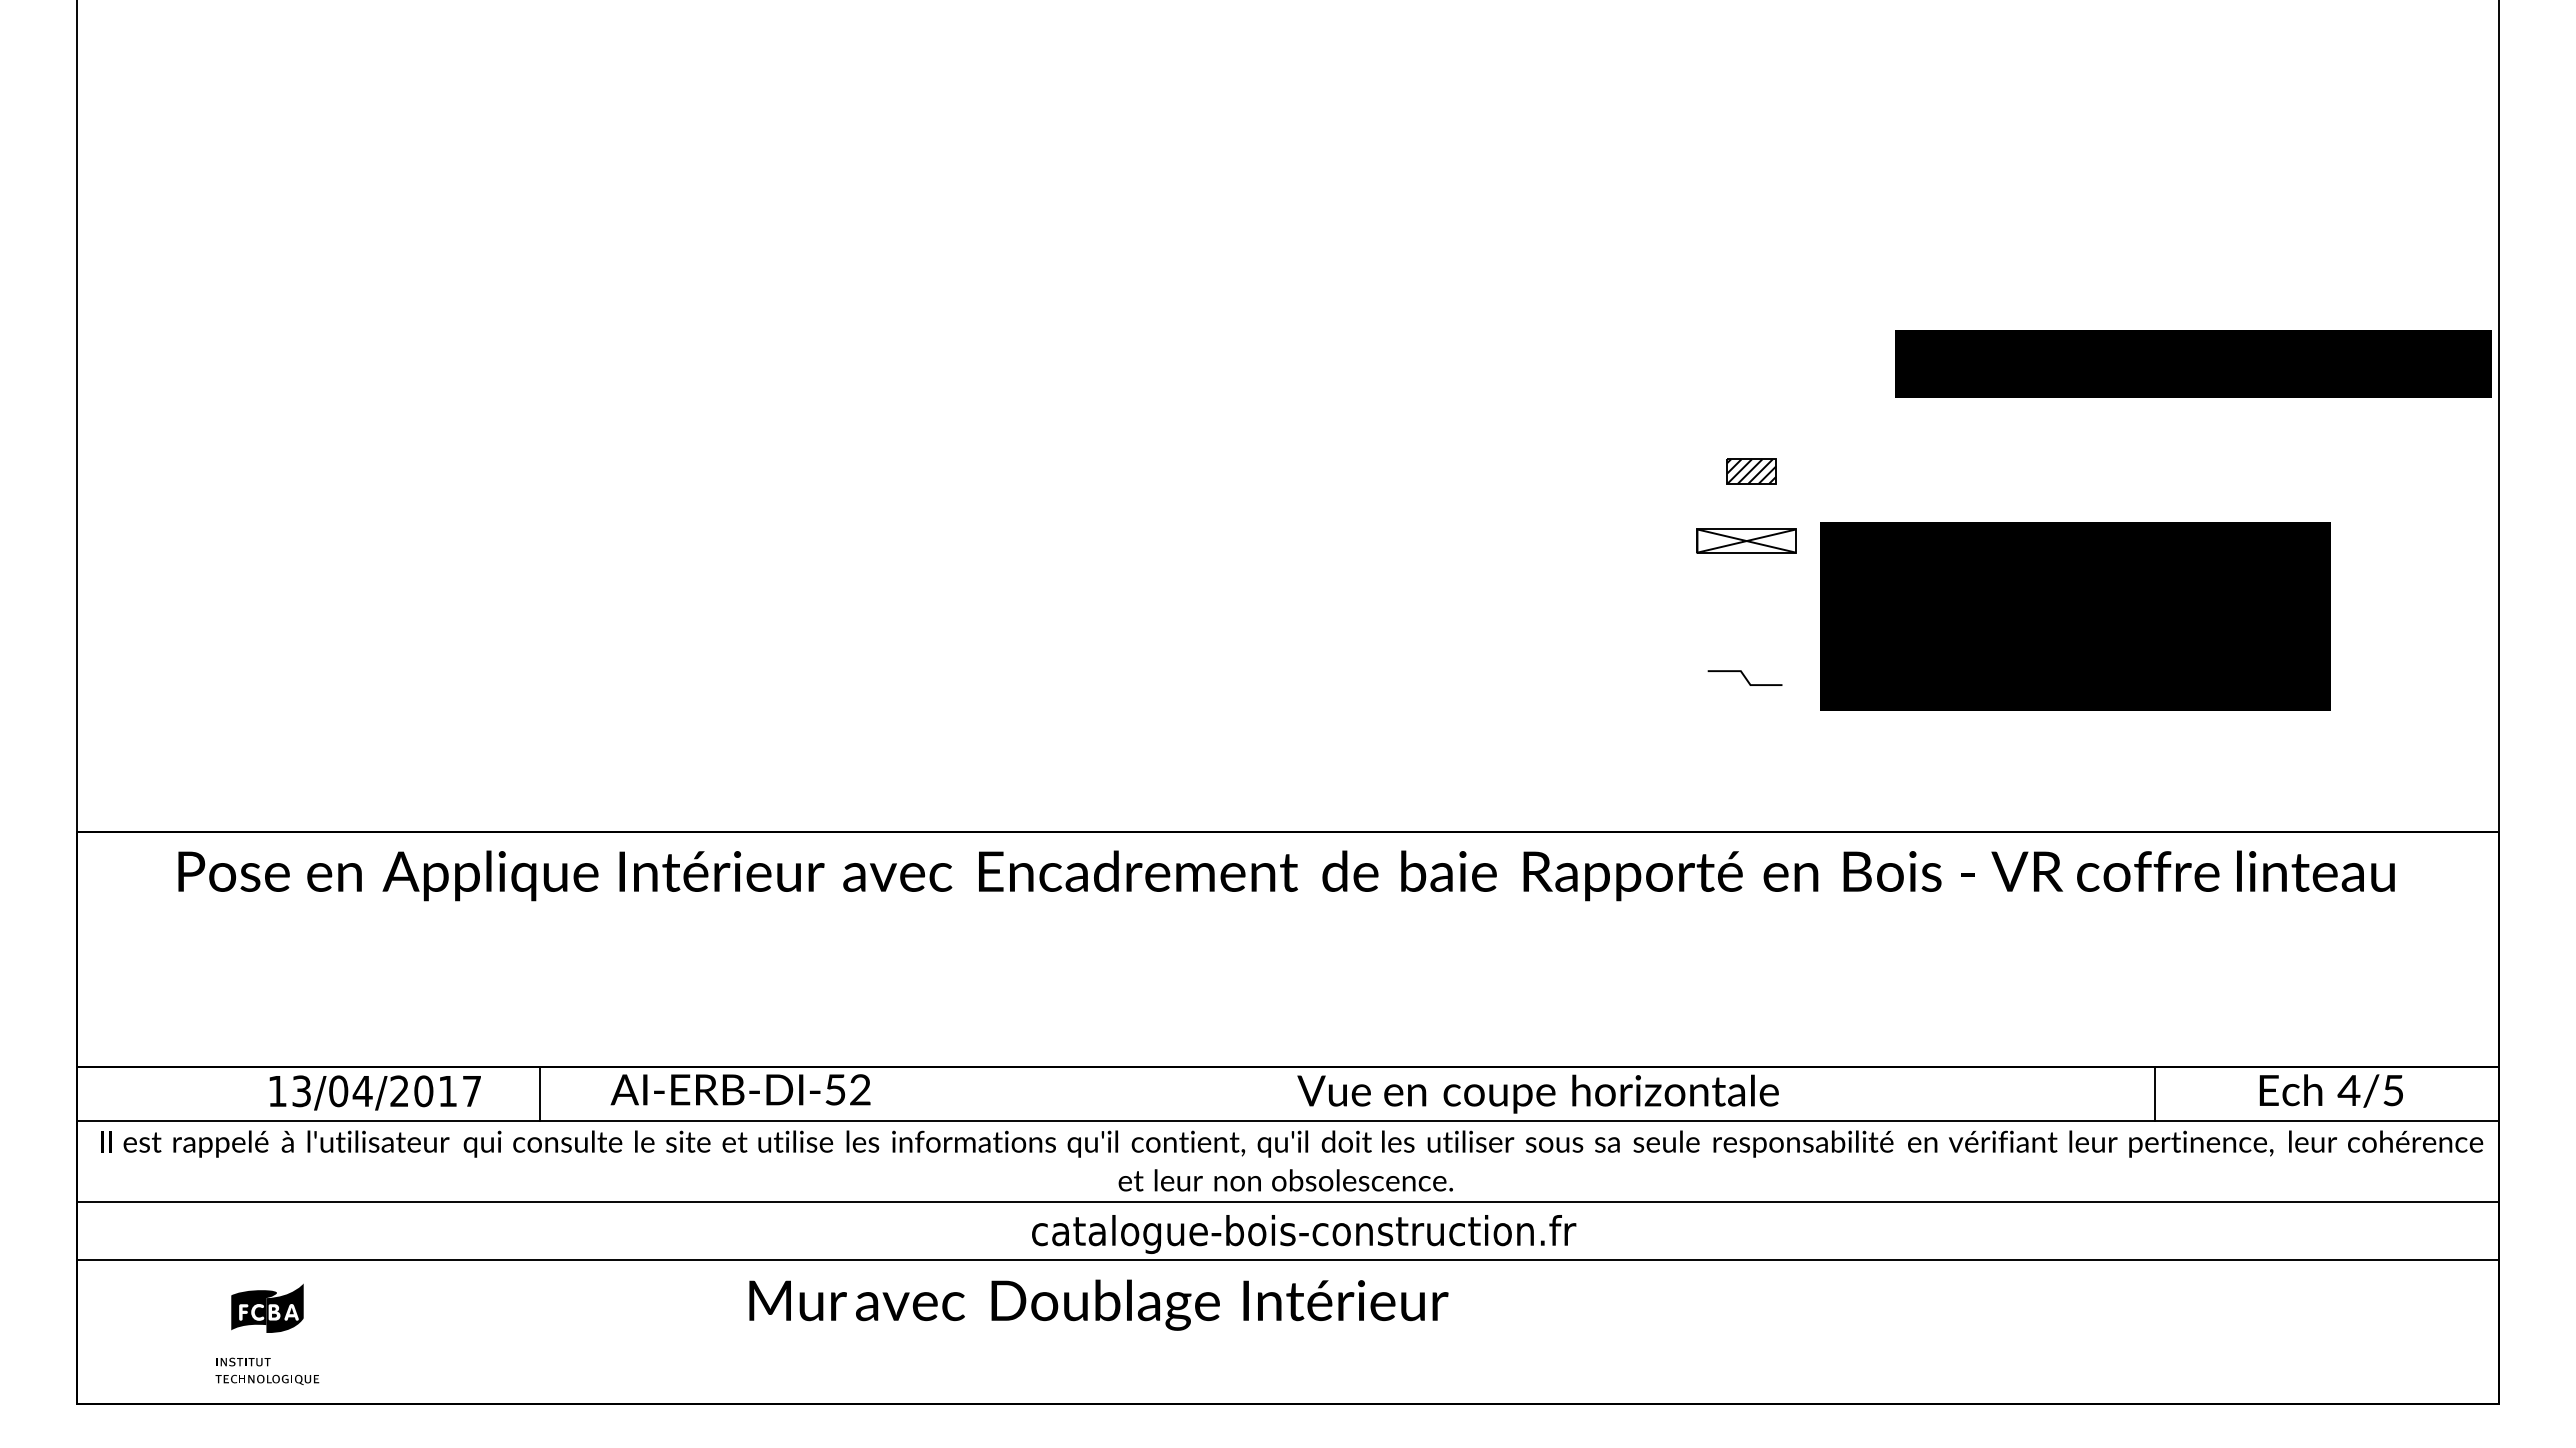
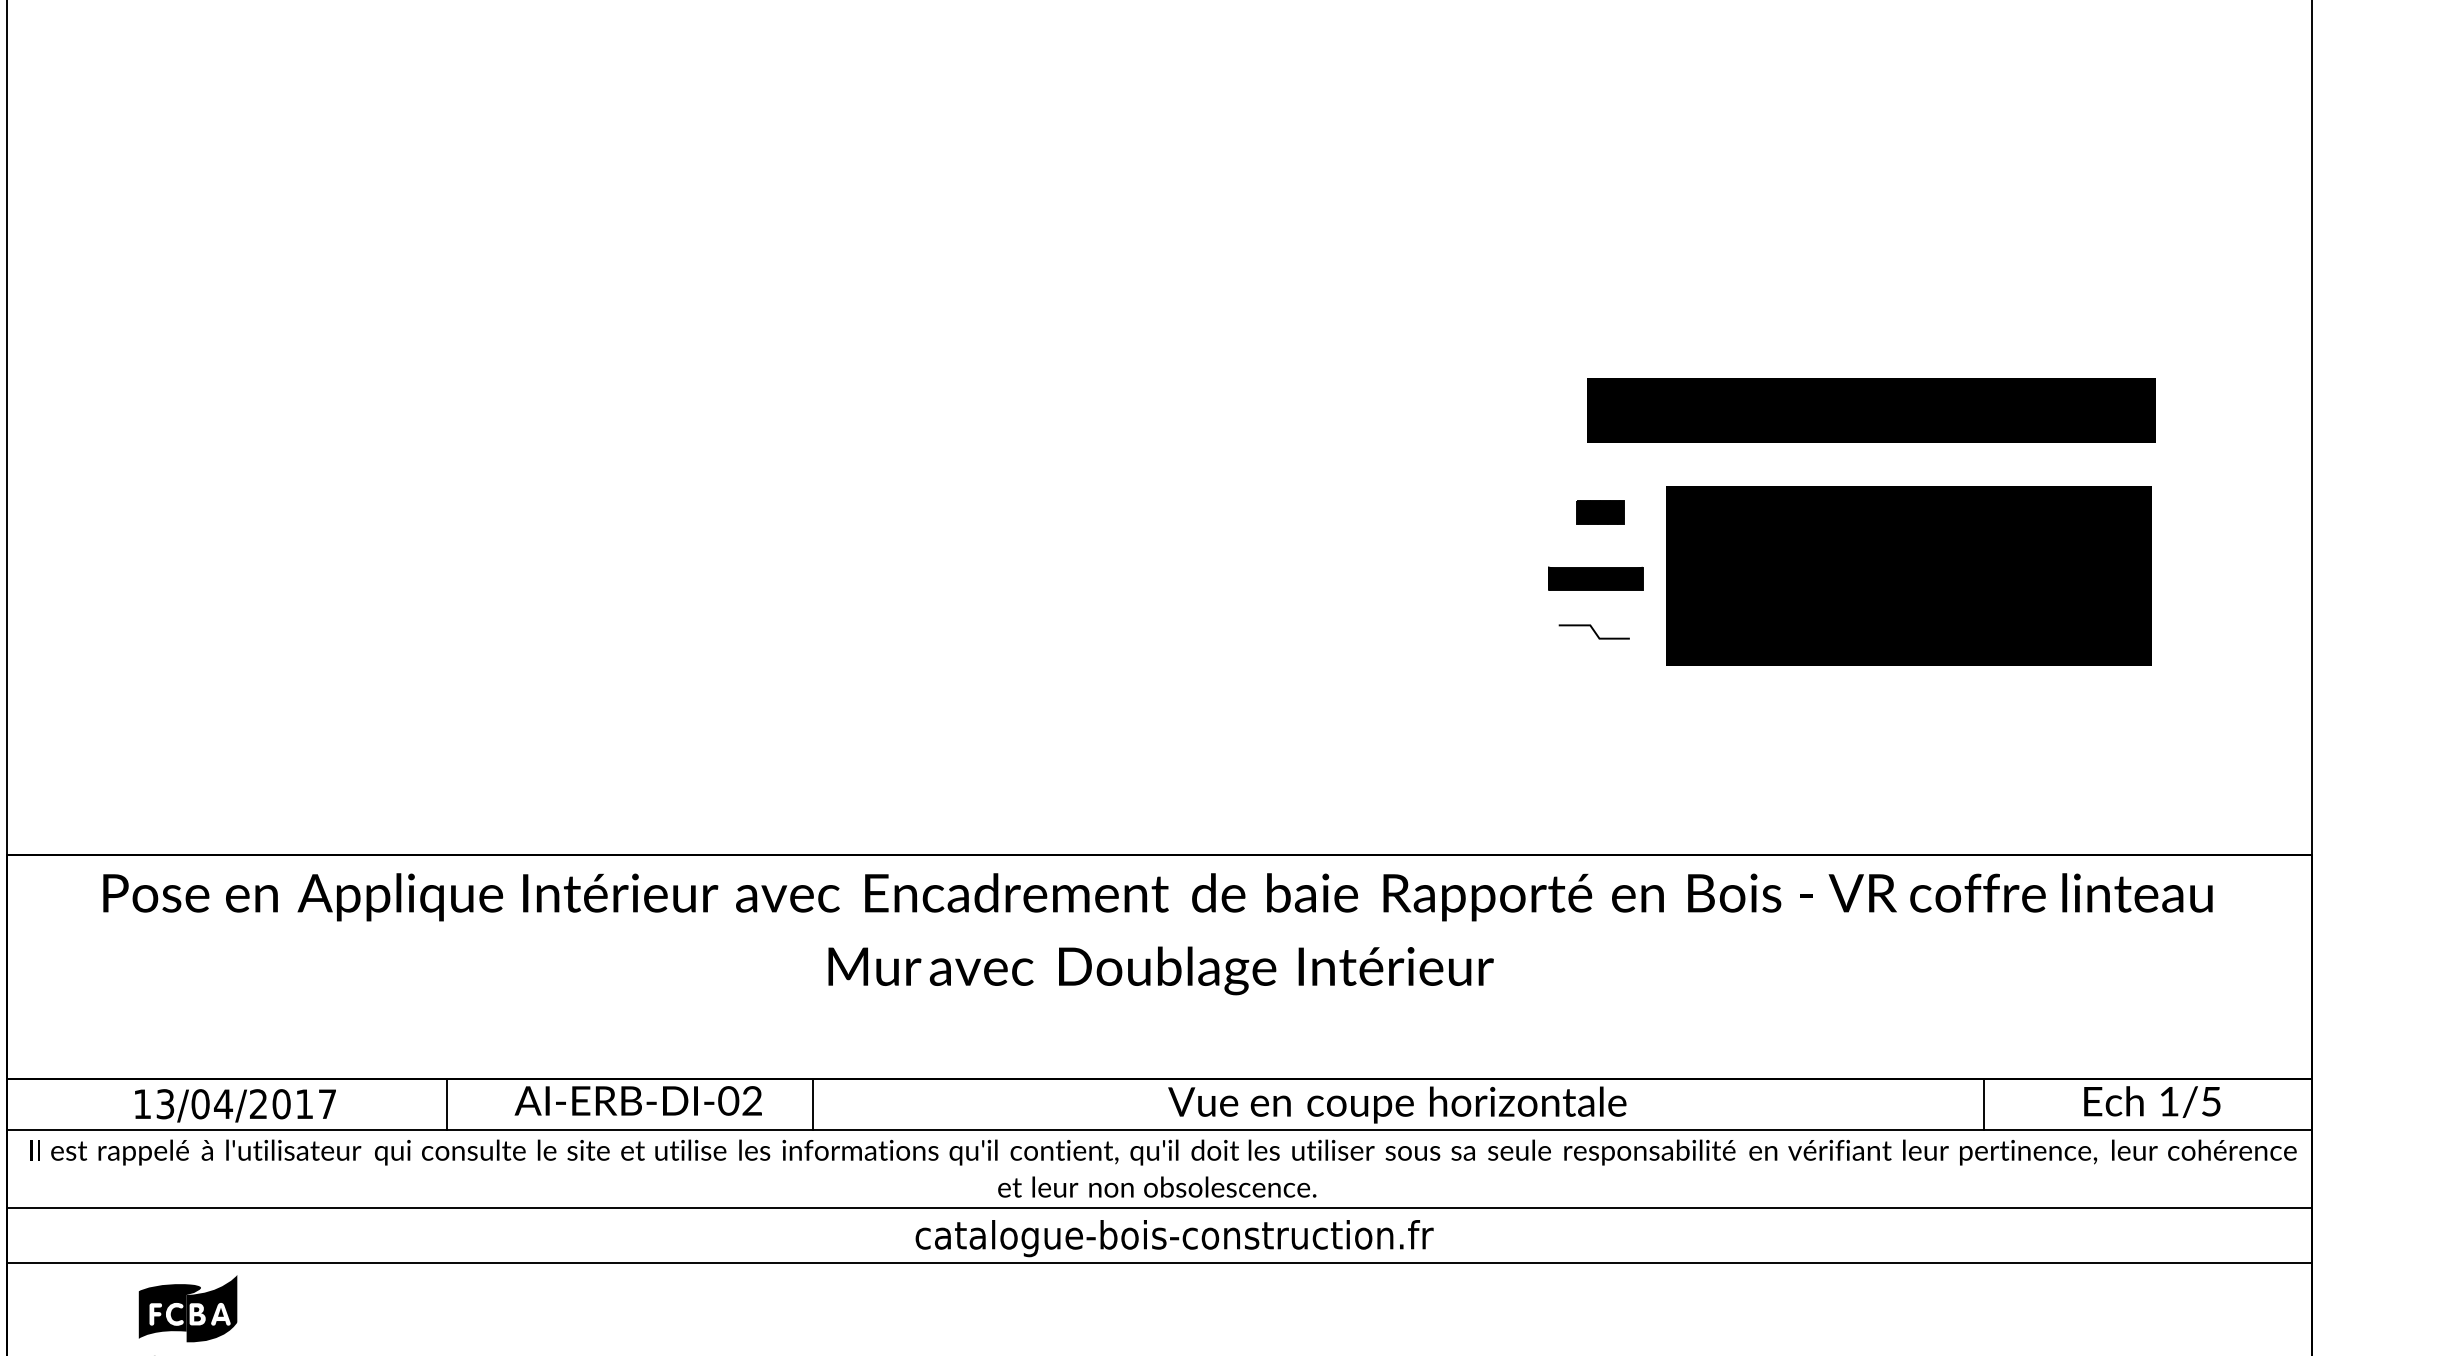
text: (2193, 363) -> (1871, 409), moved
fill: (1751, 471) -> (1600, 512), added
fill: (1746, 540) -> (1595, 578), added
text: (2075, 616) -> (1908, 576), moved
line: (1744, 677) -> (1593, 631), moved
text: (835, 1089) -> (728, 1100), \c16711848;AI-ERB-DI-52 -> \c16711848;AI-ERB-DI-02
text: (2348, 1090) -> (2168, 1101), 4/5 -> 1/5
text: (374, 1092) -> (234, 1105), moved
line: (923, 1093) -> (812, 1104), added
text: (1098, 1304) -> (1160, 970), moved
part: (267, 1308) -> (188, 1309), size x1.43

